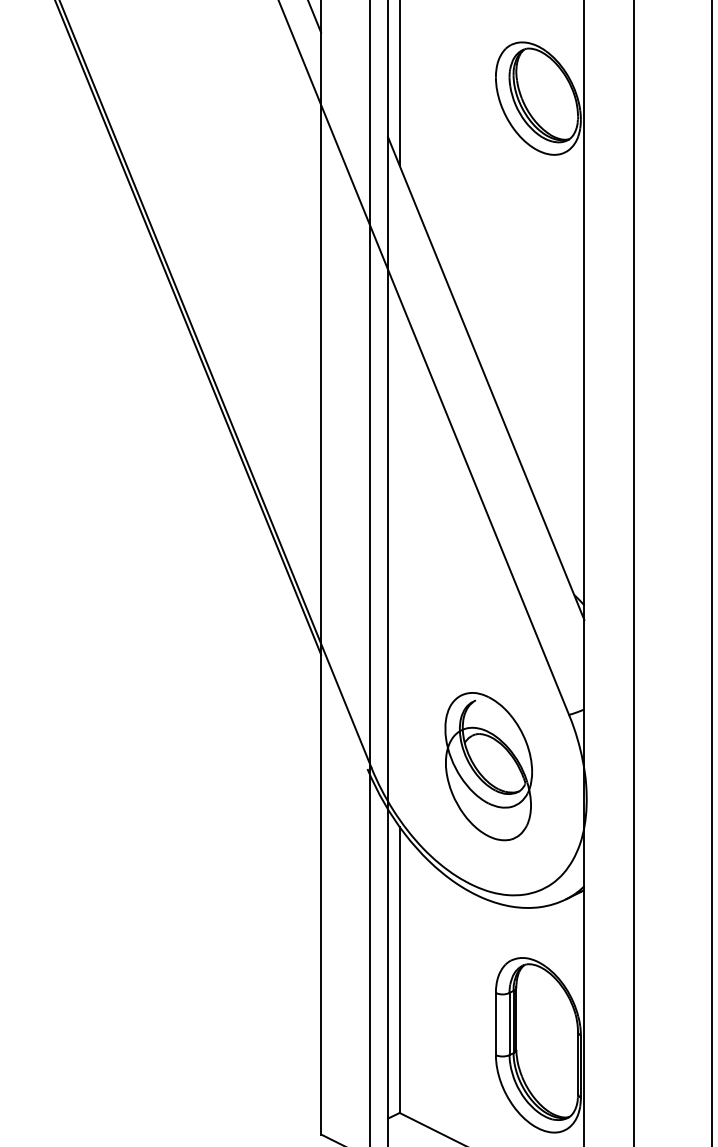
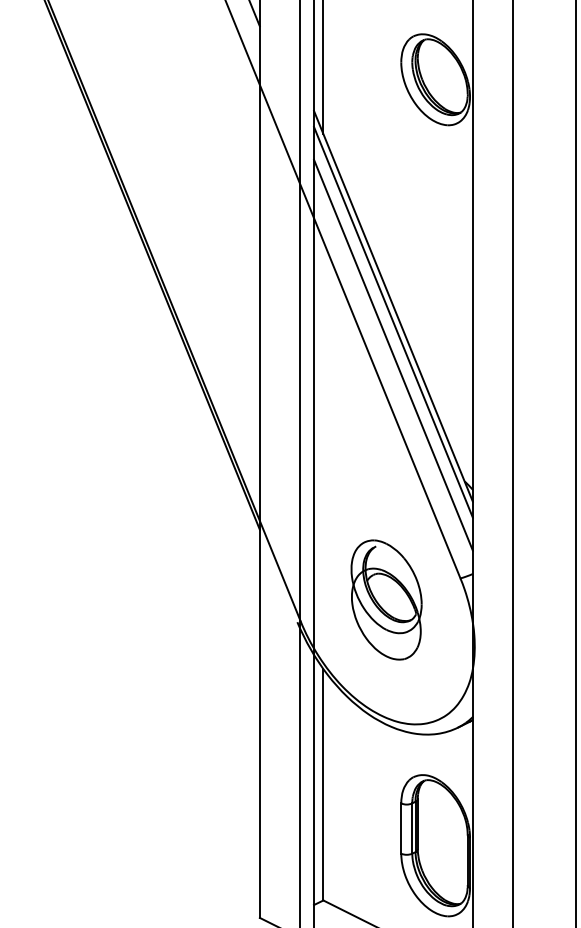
line: (486, 397) -> (393, 321), added
line: (486, 438) -> (393, 354), added
part: (488, 766) -> (386, 599), moved

